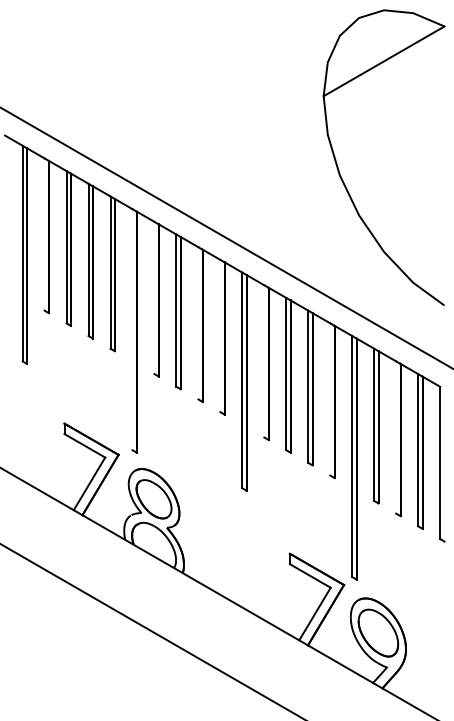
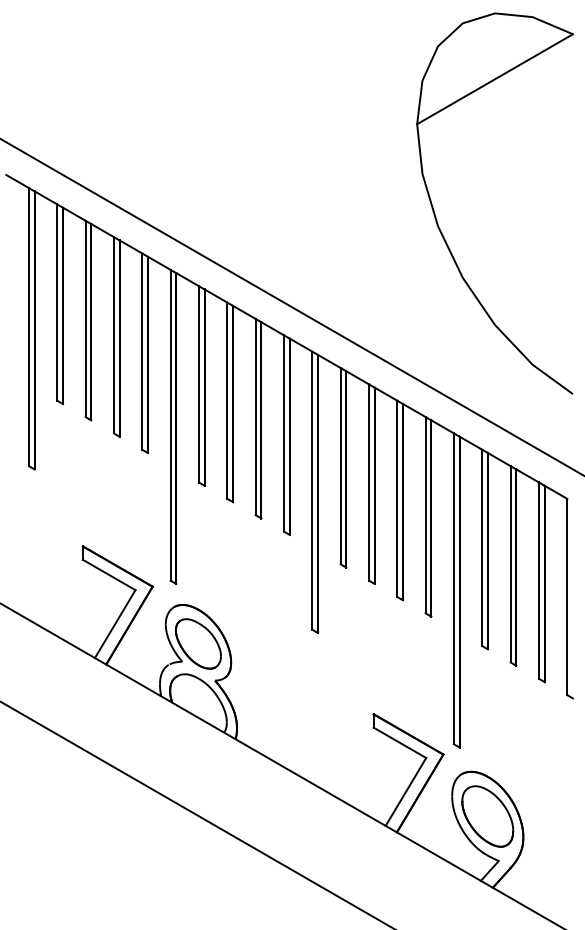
line: (44, 234) -> (57, 302), added
line: (154, 298) -> (199, 384), added
line: (198, 322) -> (255, 416), added
line: (132, 329) -> (170, 424), added
line: (220, 336) -> (283, 433), added
line: (264, 361) -> (340, 466), added
line: (330, 399) -> (425, 515), added
line: (396, 437) -> (510, 564), added

